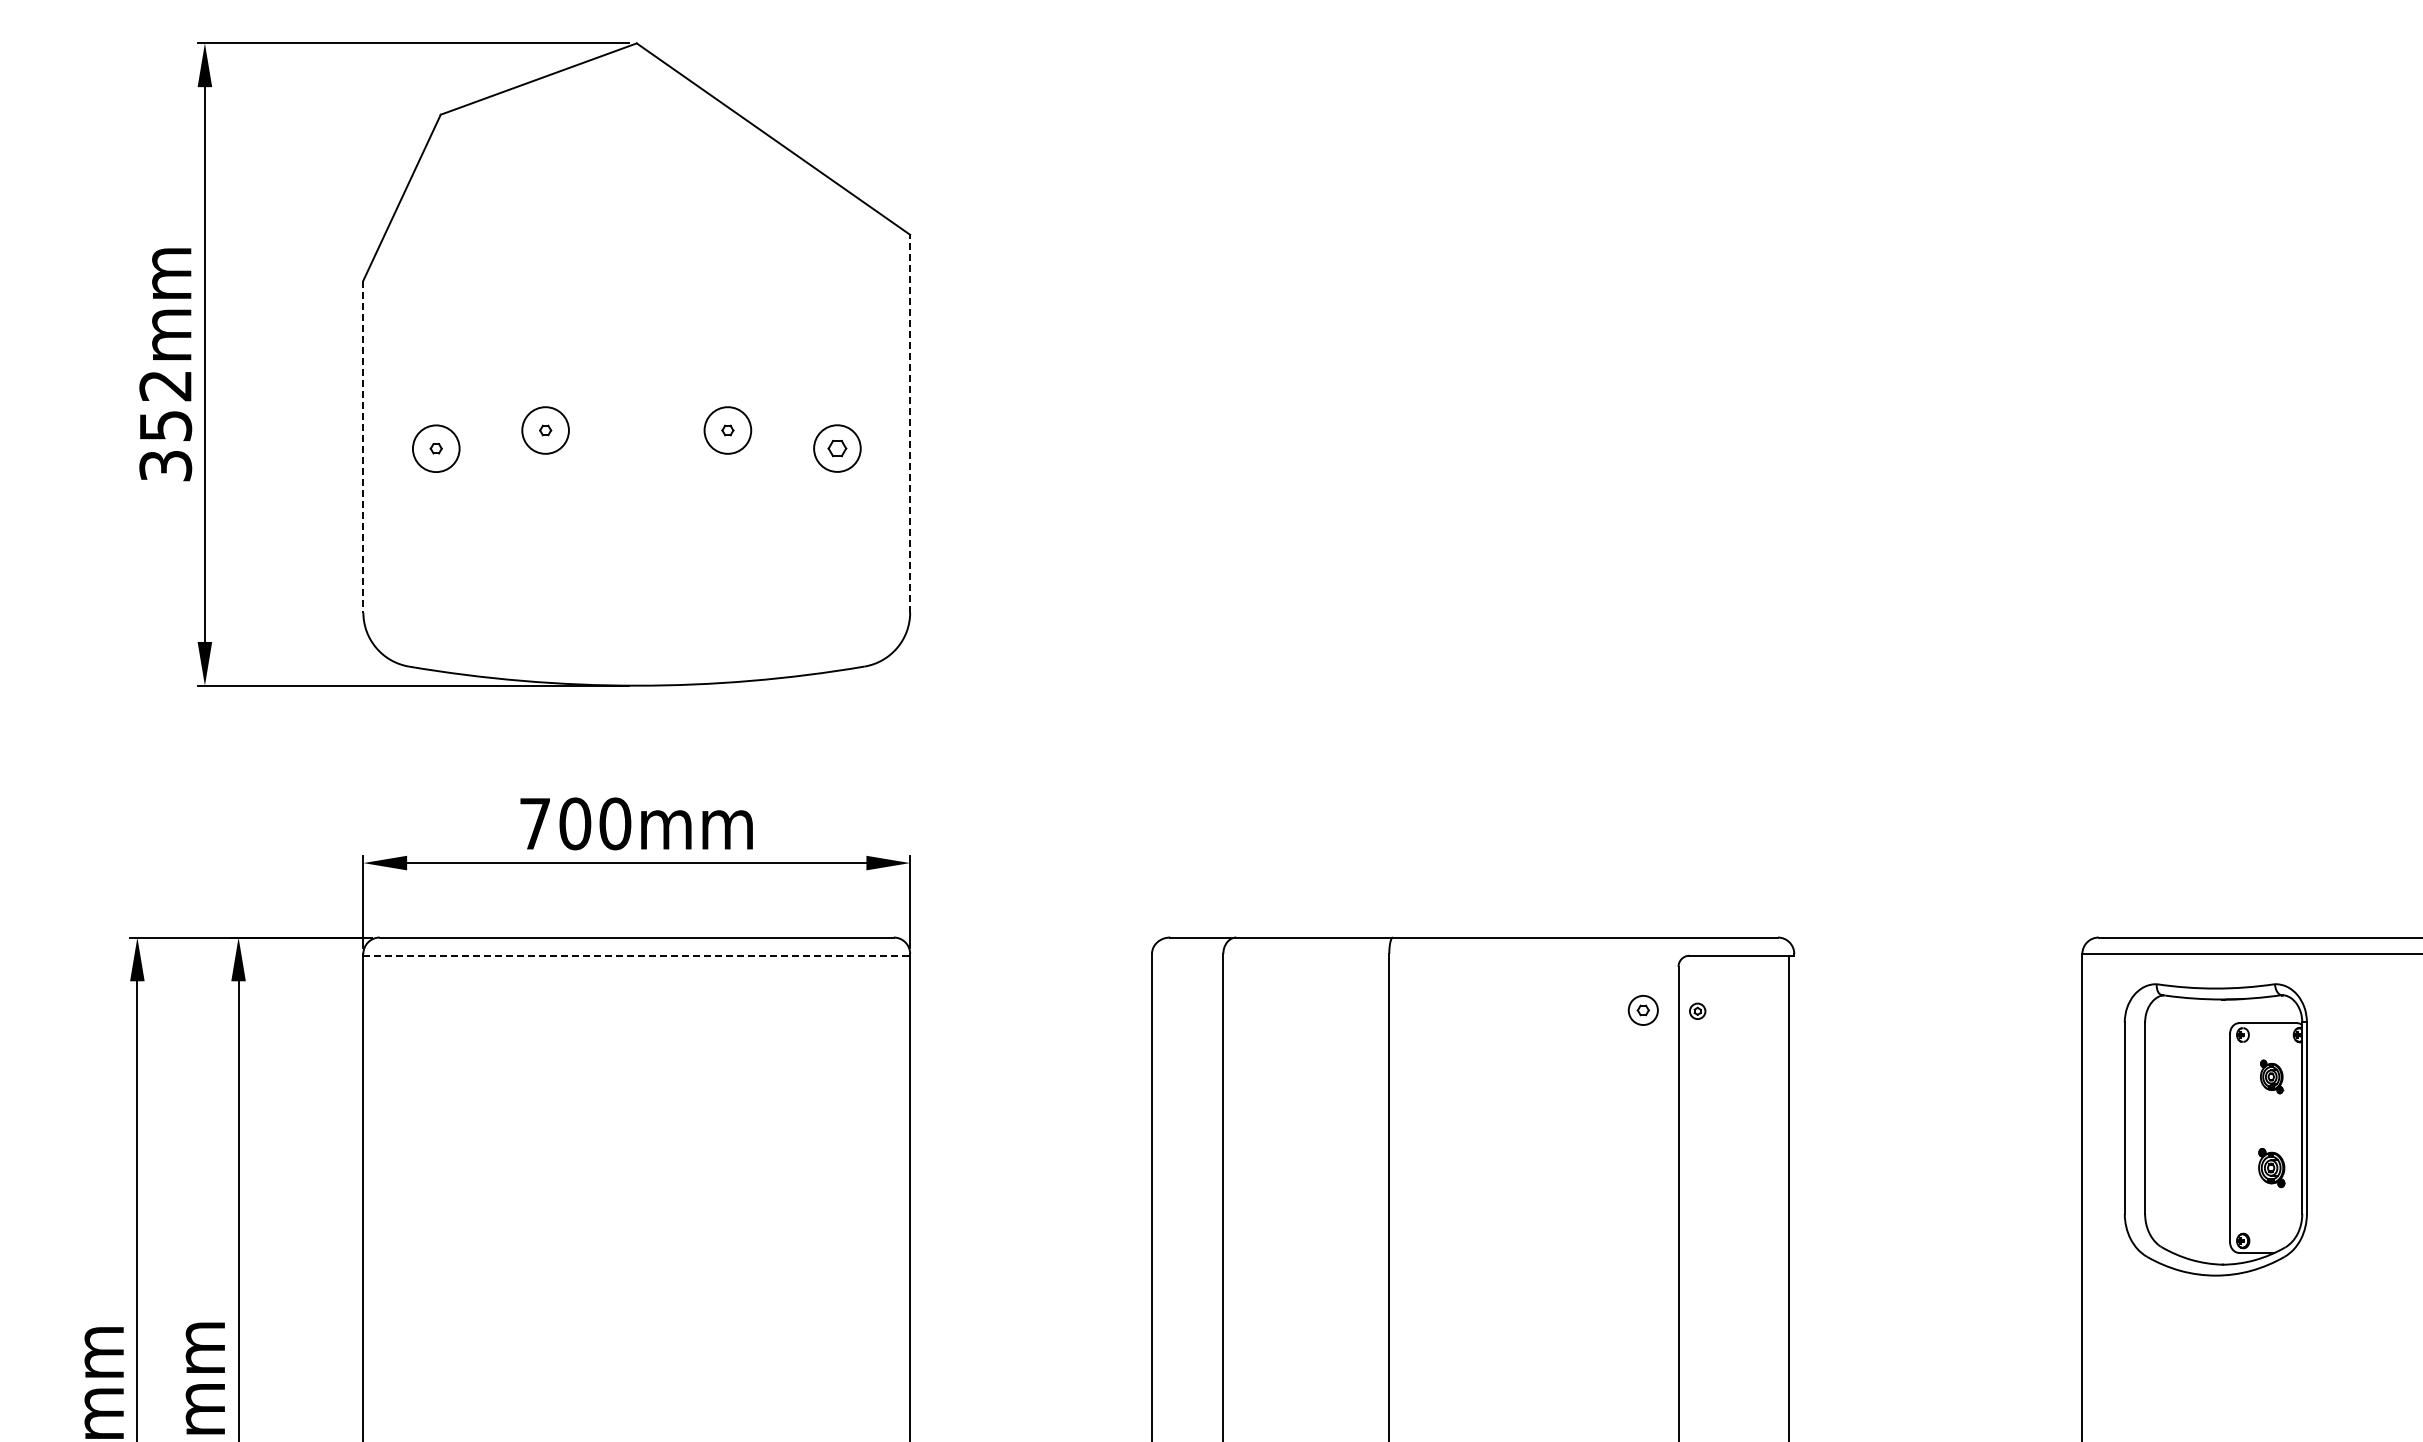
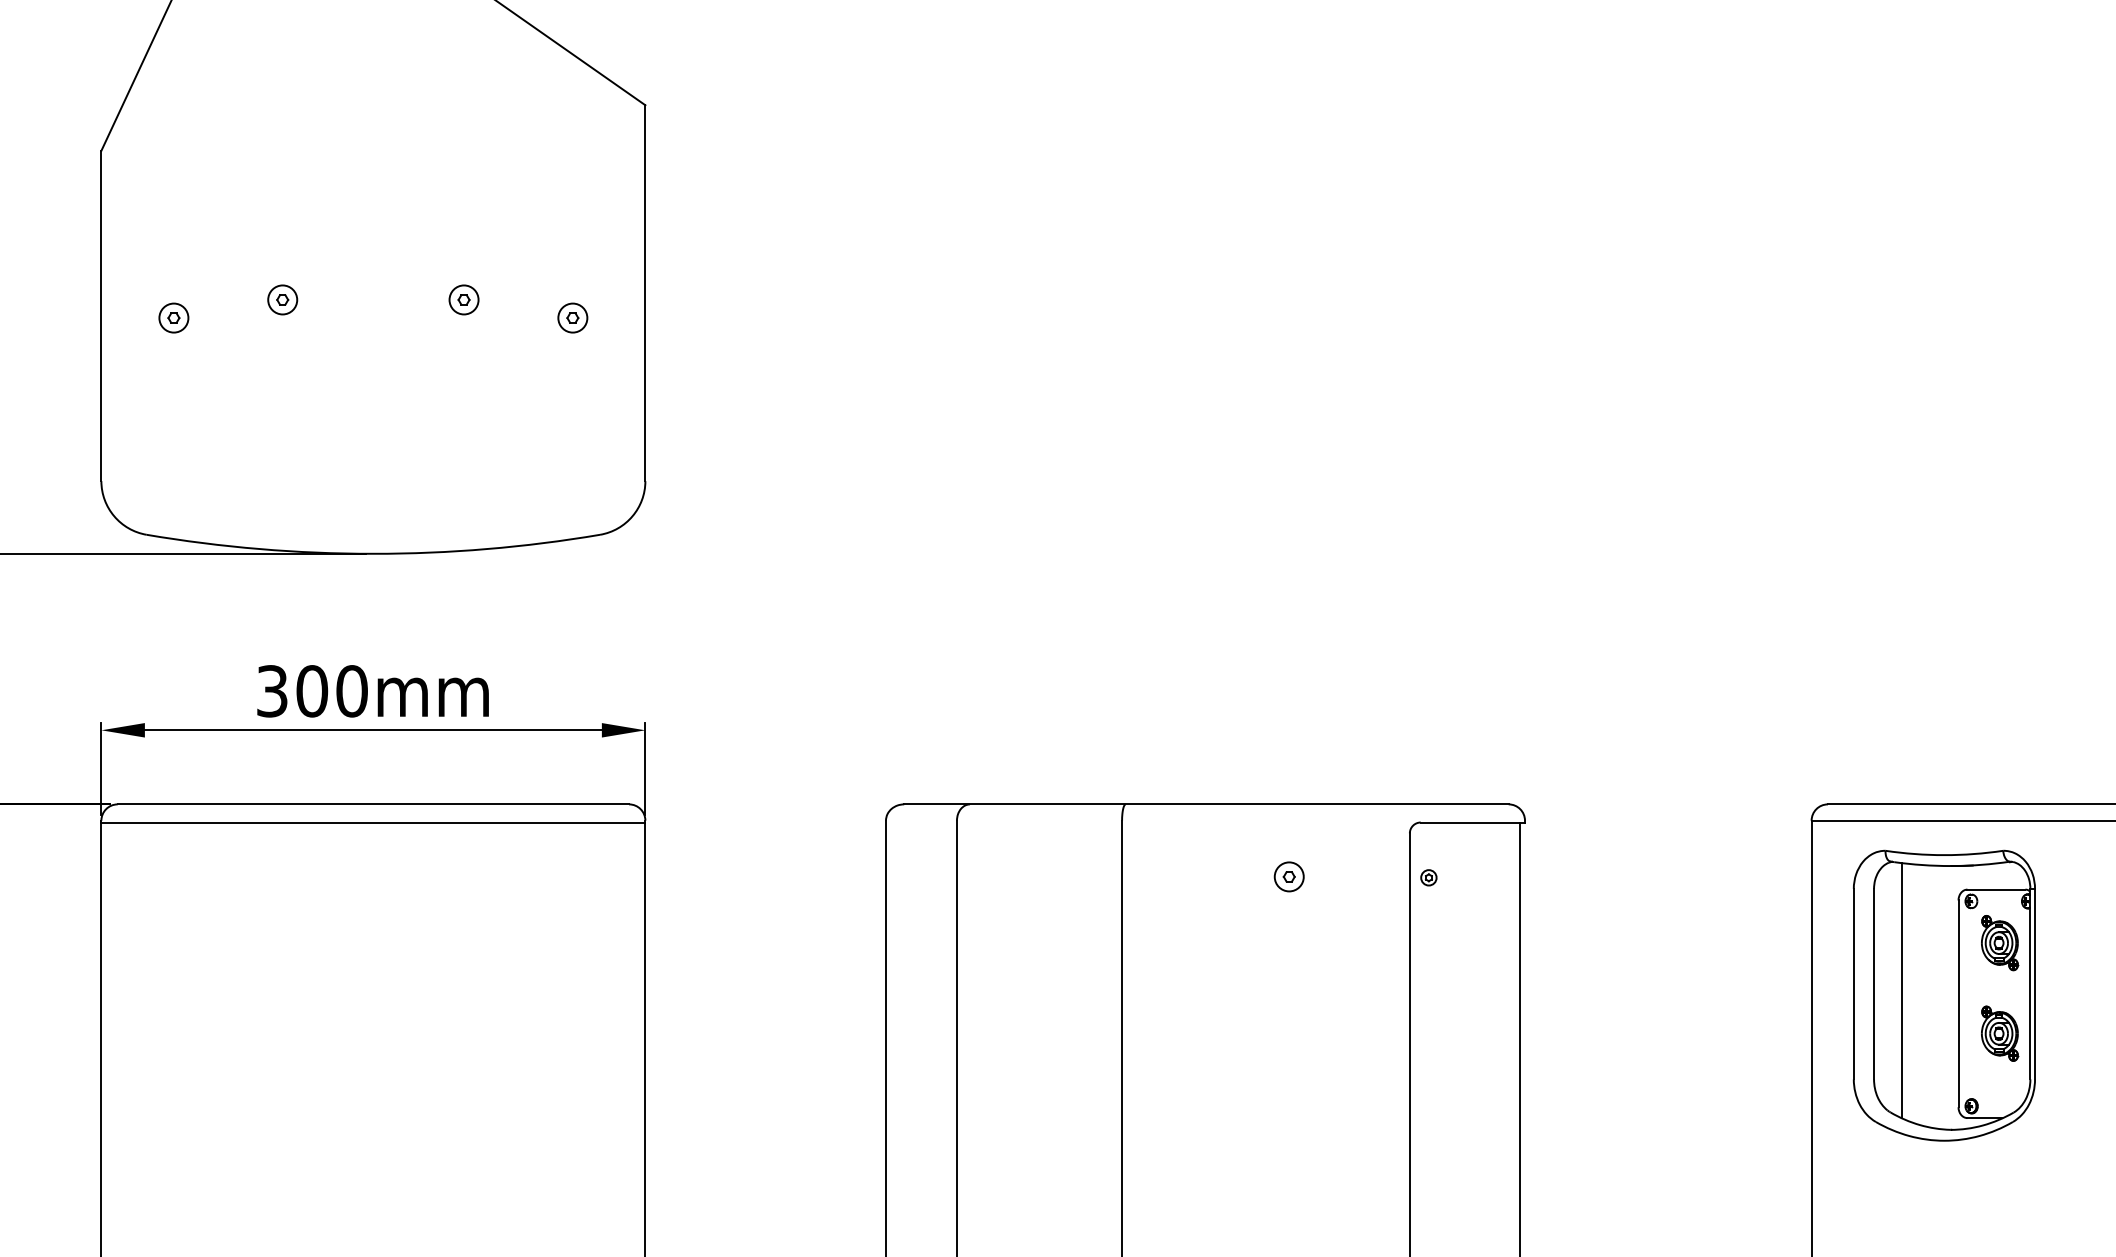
line: (910, 423) -> (645, 292), dashed -> solid
circle: (545, 430) -> (282, 299), size x0.62
circle: (727, 430) -> (463, 299), size x0.62
line: (363, 446) -> (101, 315), dashed -> solid
circle: (435, 448) -> (173, 317), size x0.62
part: (836, 448) -> (572, 317), size x0.62
text: (535, 823) -> (272, 690), 700mm -> 300mm
line: (637, 955) -> (374, 822), dashed -> solid
part: (1642, 1010) -> (1288, 876), moved
part: (2271, 1076) -> (1999, 942), size x1.67
line: (2173, 1124) -> (1902, 990), added
part: (2271, 1167) -> (1999, 1033), size x1.43

